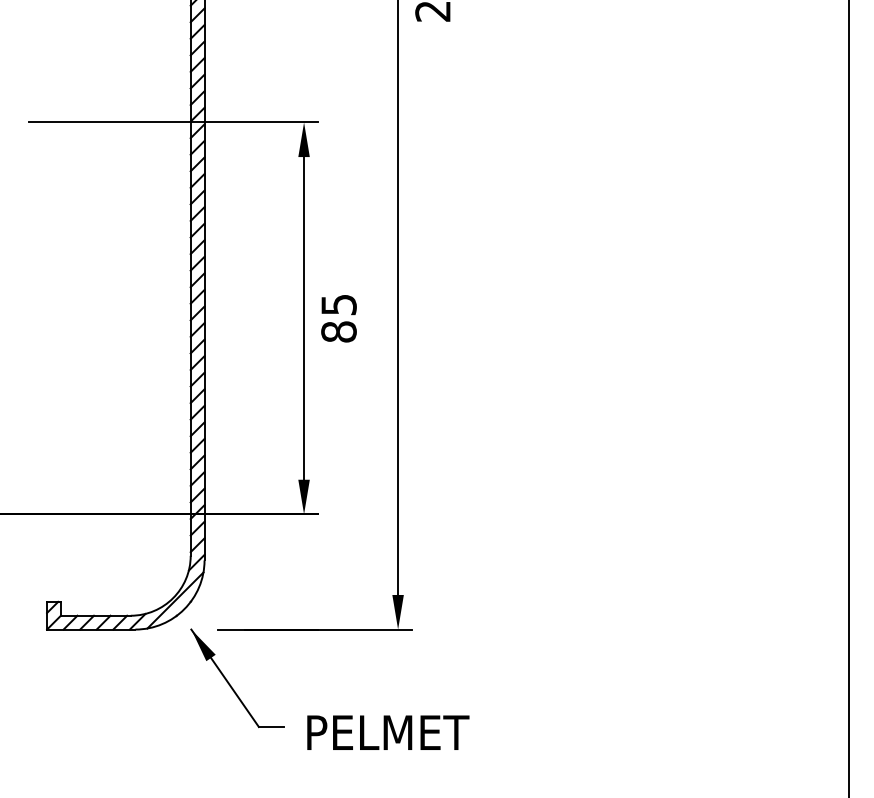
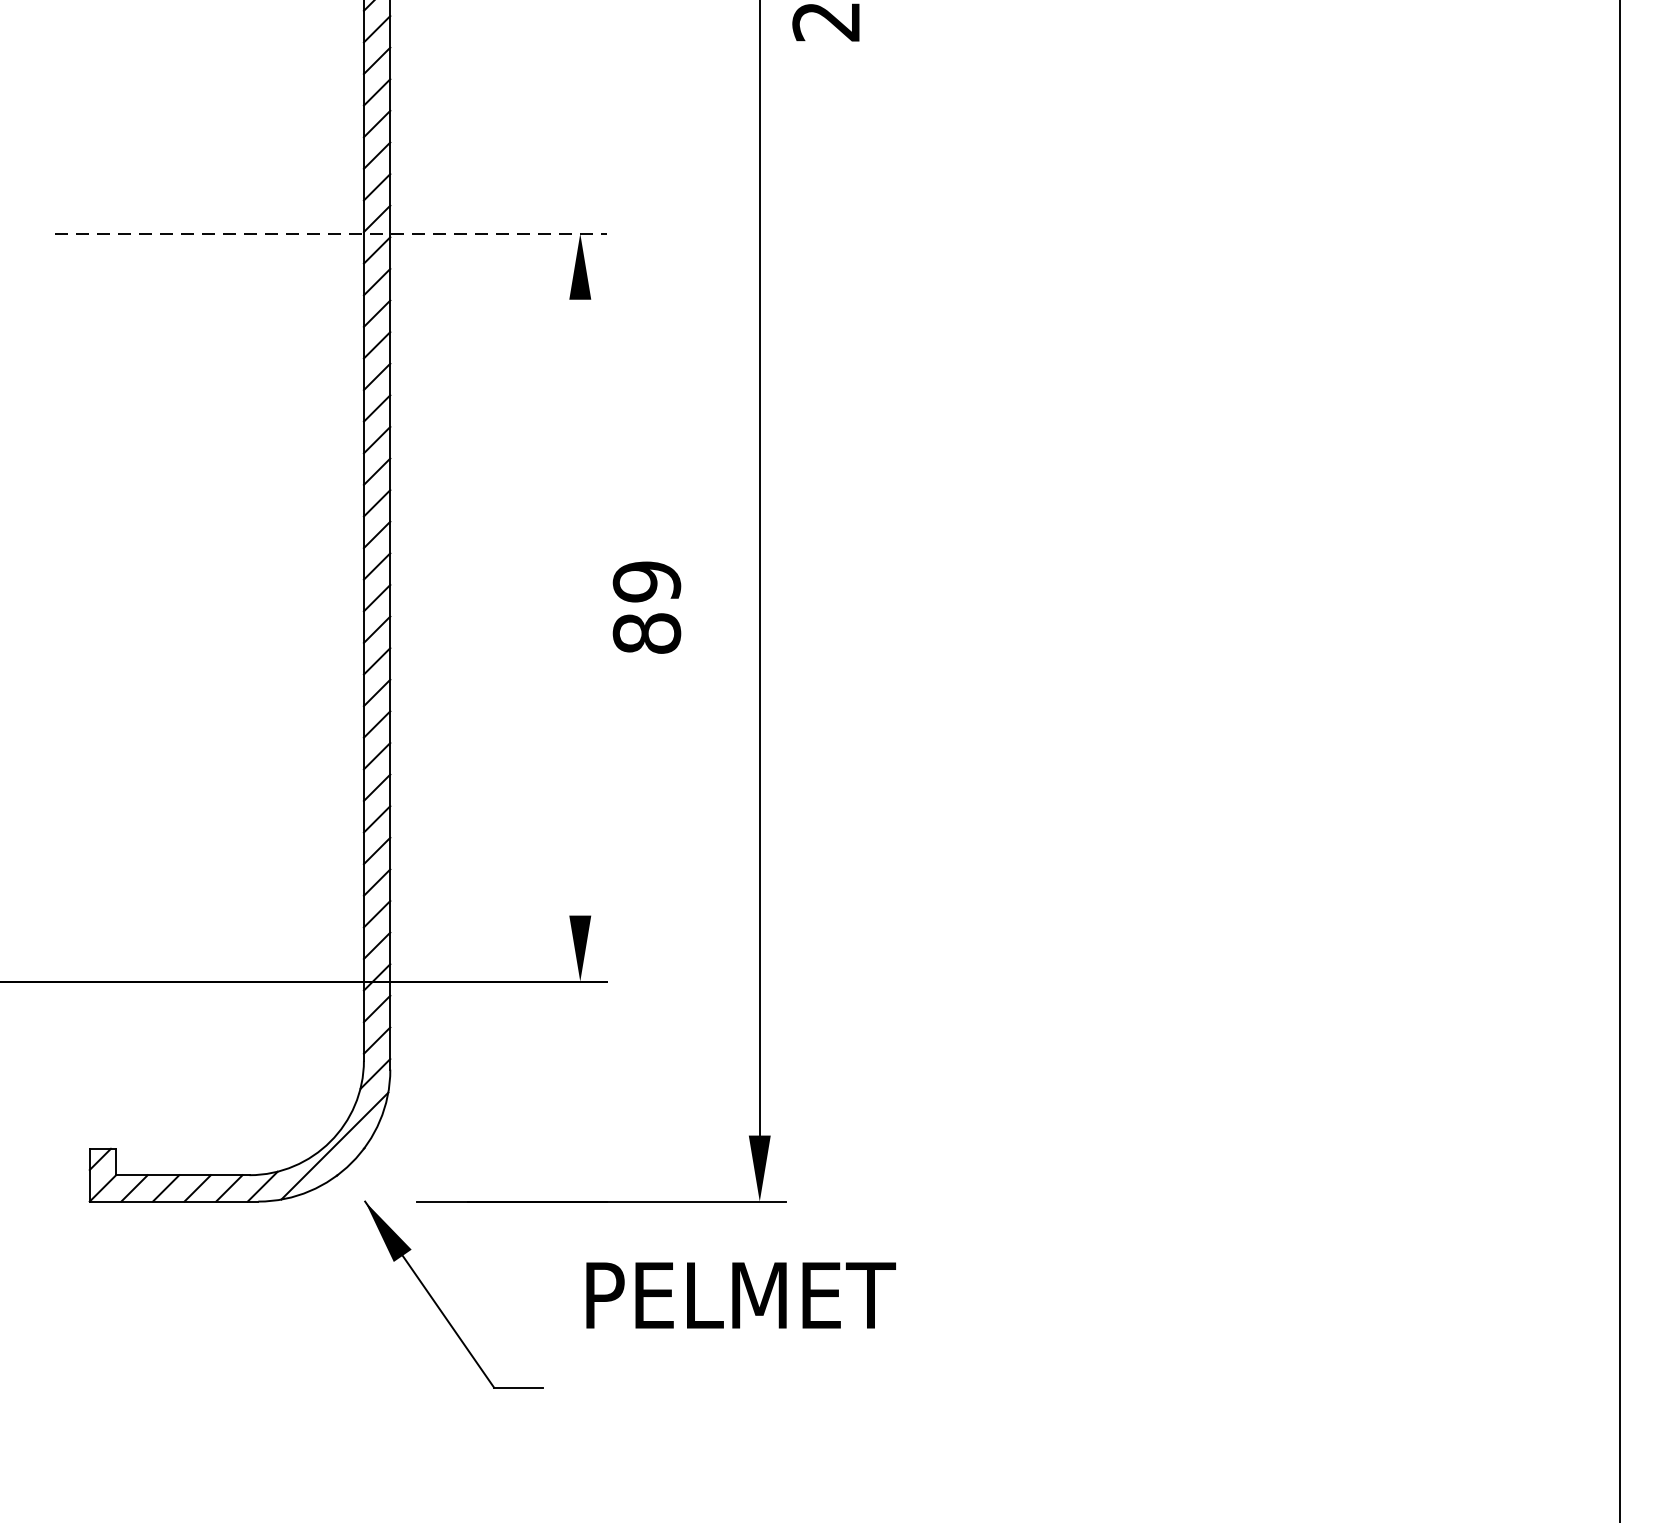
line: (173, 122) -> (331, 233), solid -> dashed
text: (338, 304) -> (645, 581), 85 -> 89
line: (304, 318) -> (581, 607), removed
text: (388, 732) -> (741, 1294), moved

